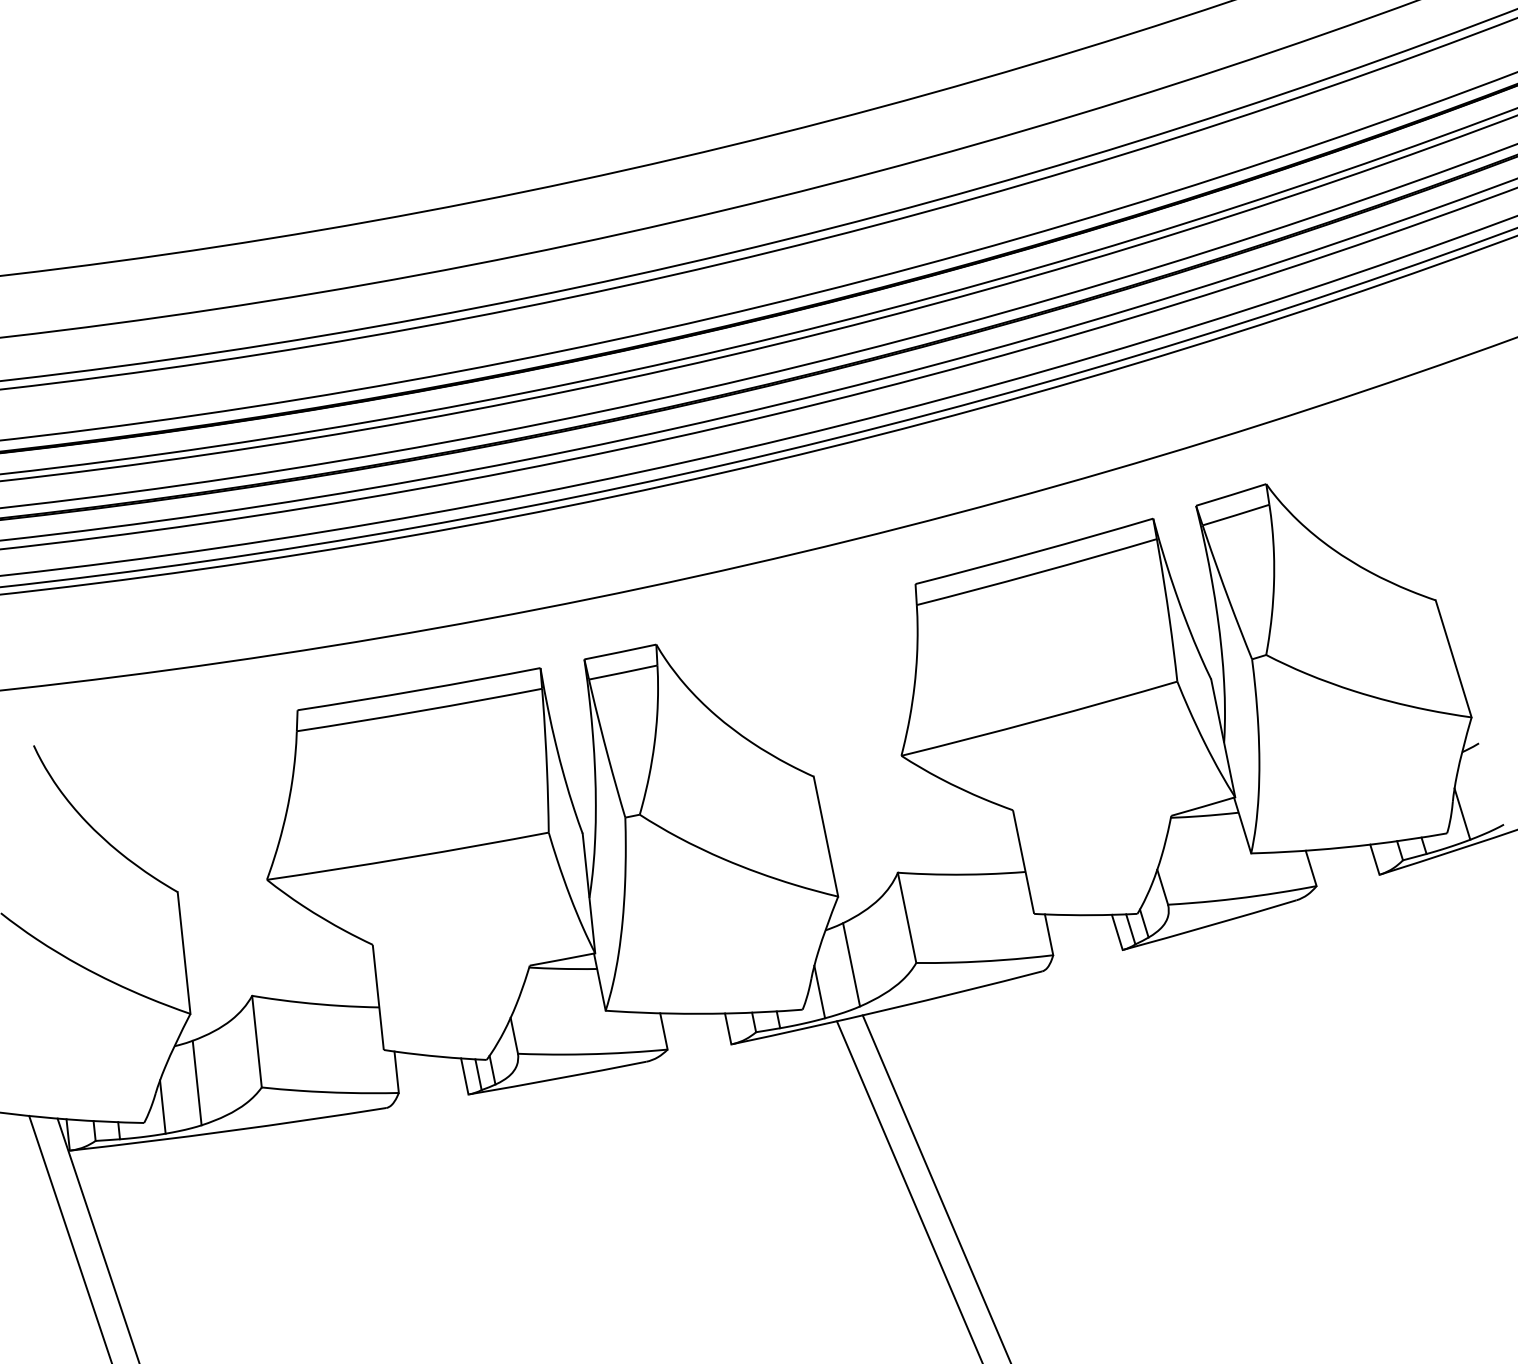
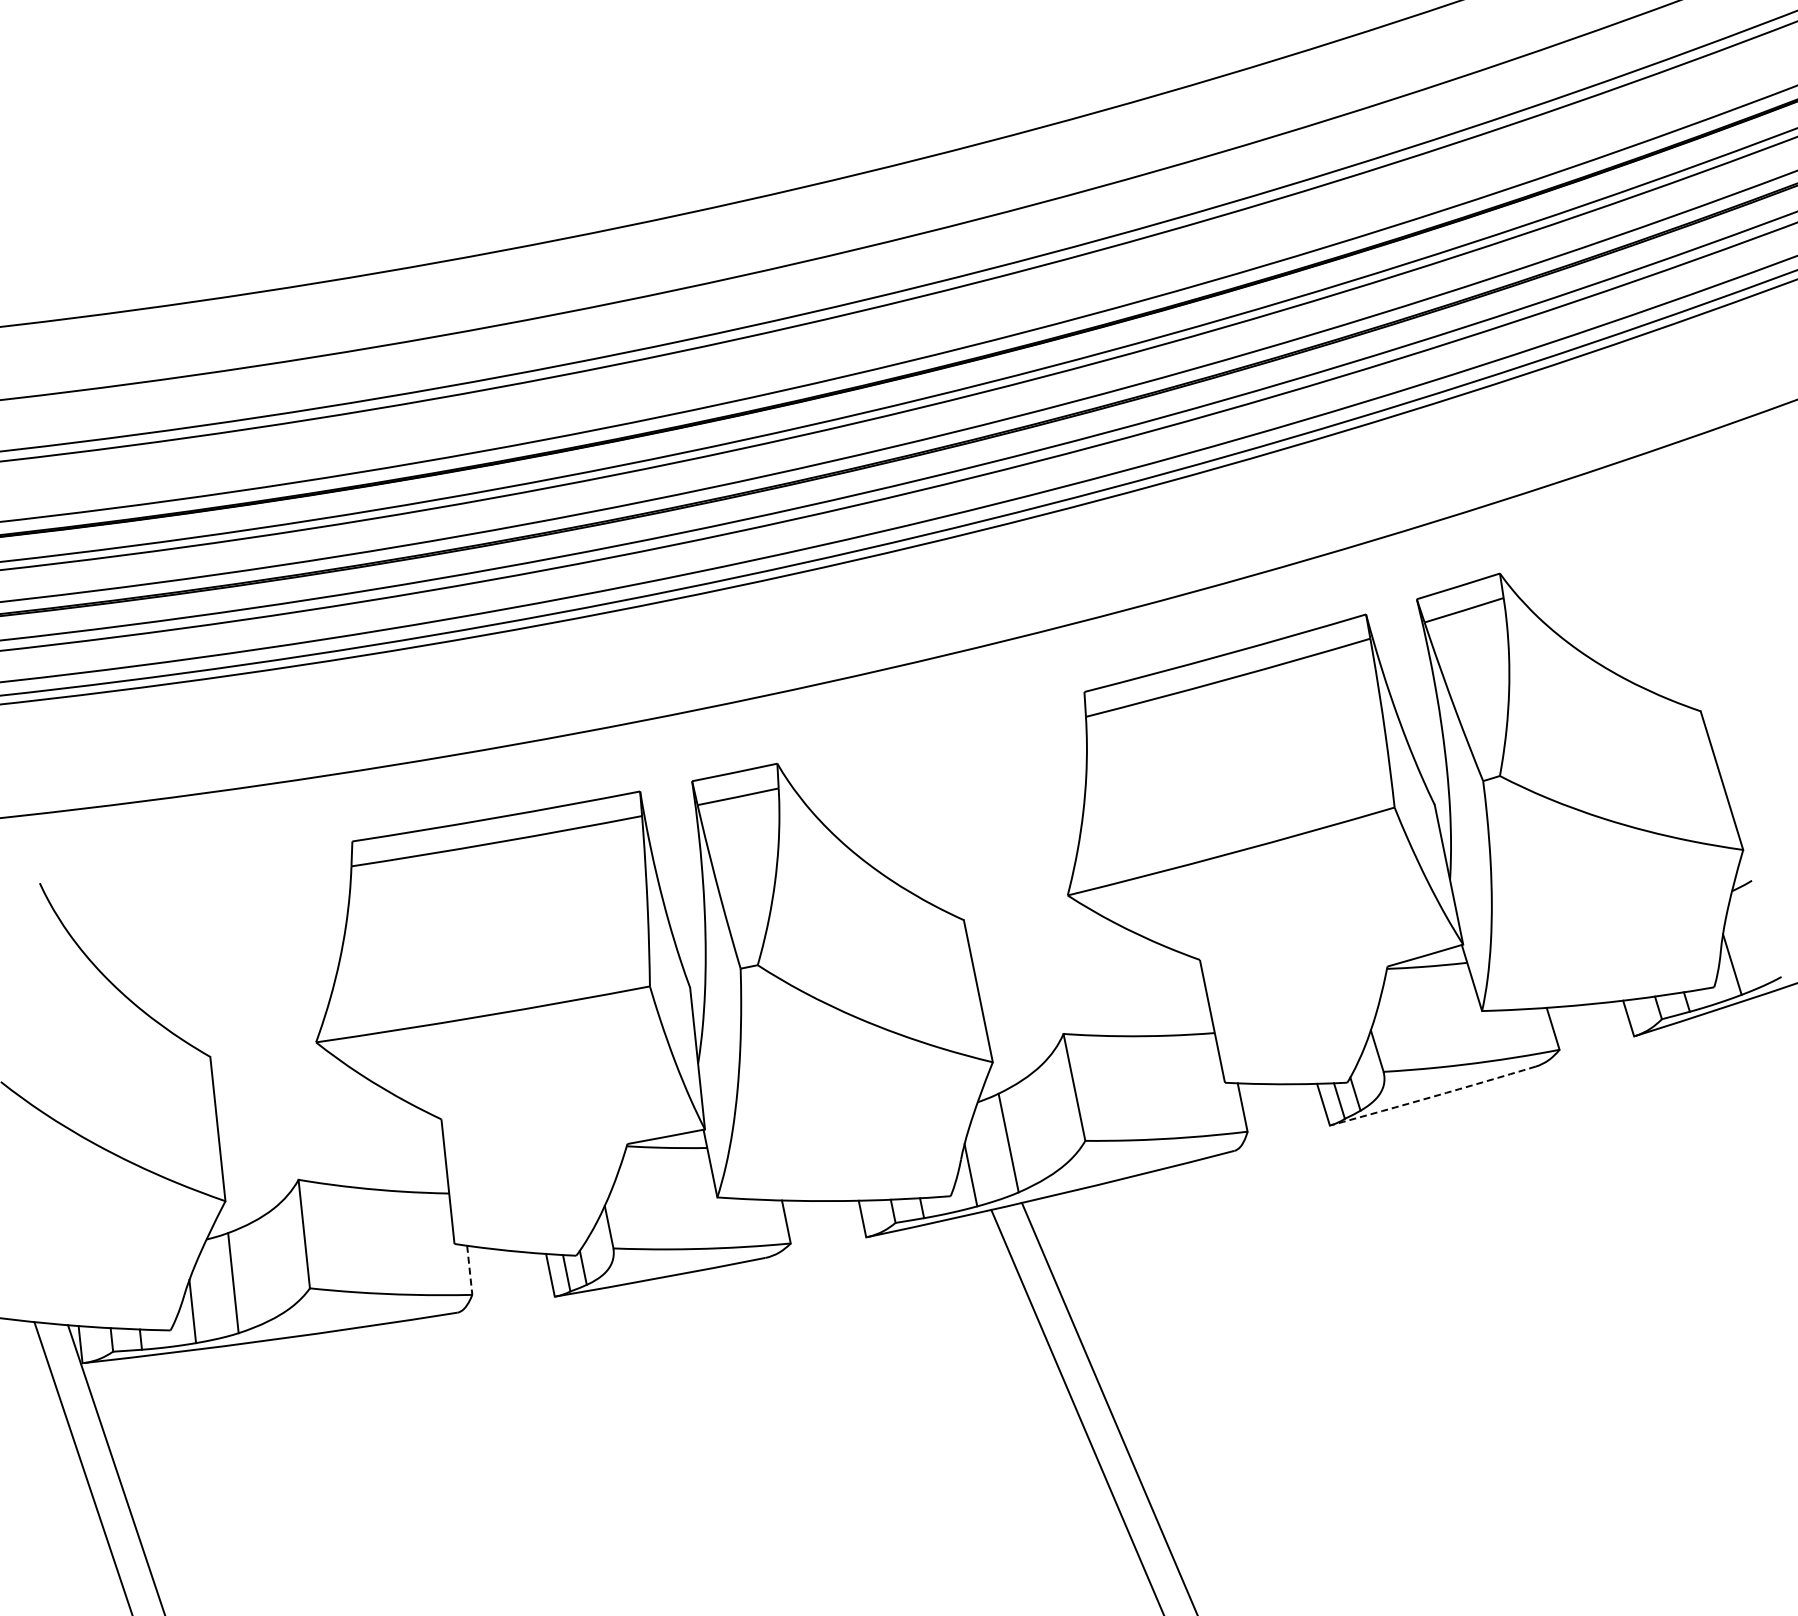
arc: (1210, 925) -> (1433, 1096), solid -> dashed
line: (396, 1072) -> (469, 1270), solid -> dashed

